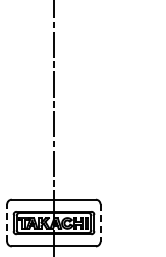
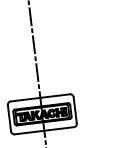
line: (7, 223) -> (9, 118), dashed -> solid
line: (100, 223) -> (75, 110), dashed -> solid

